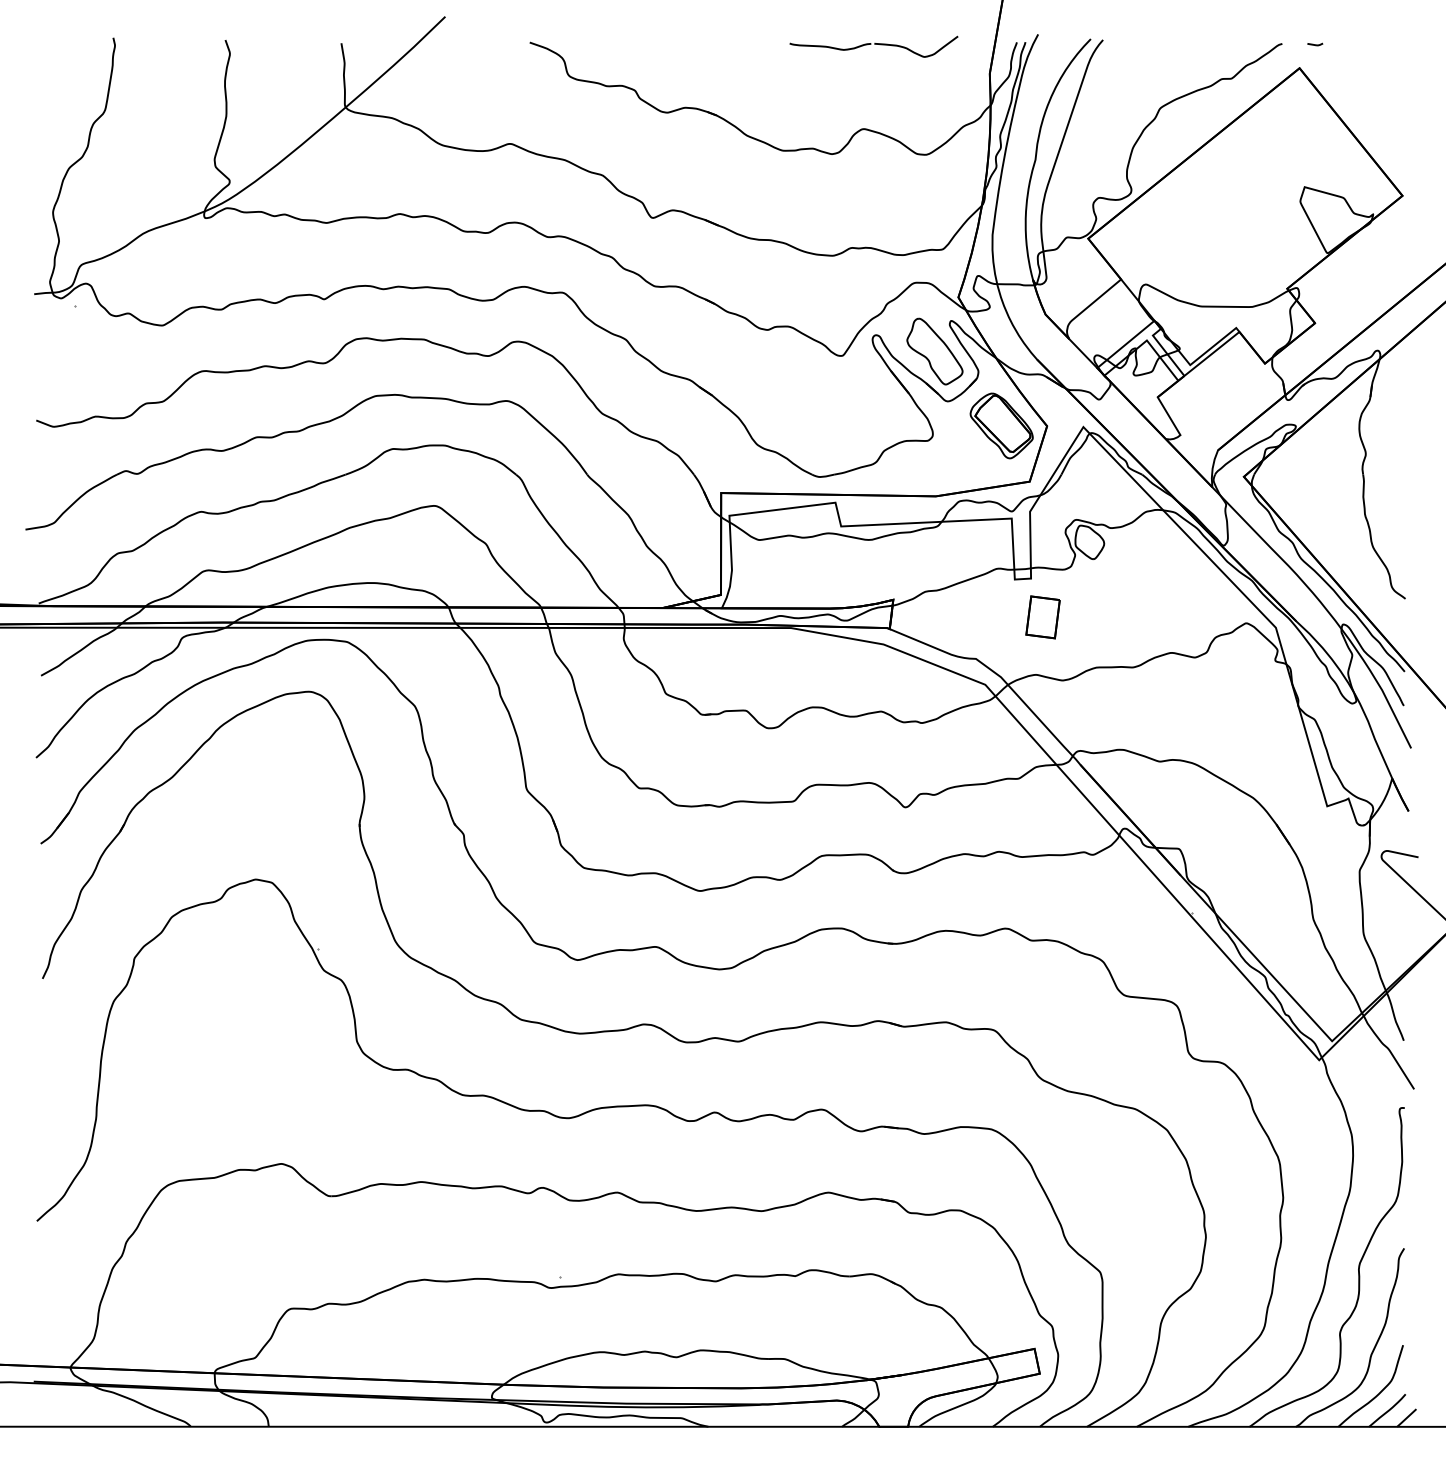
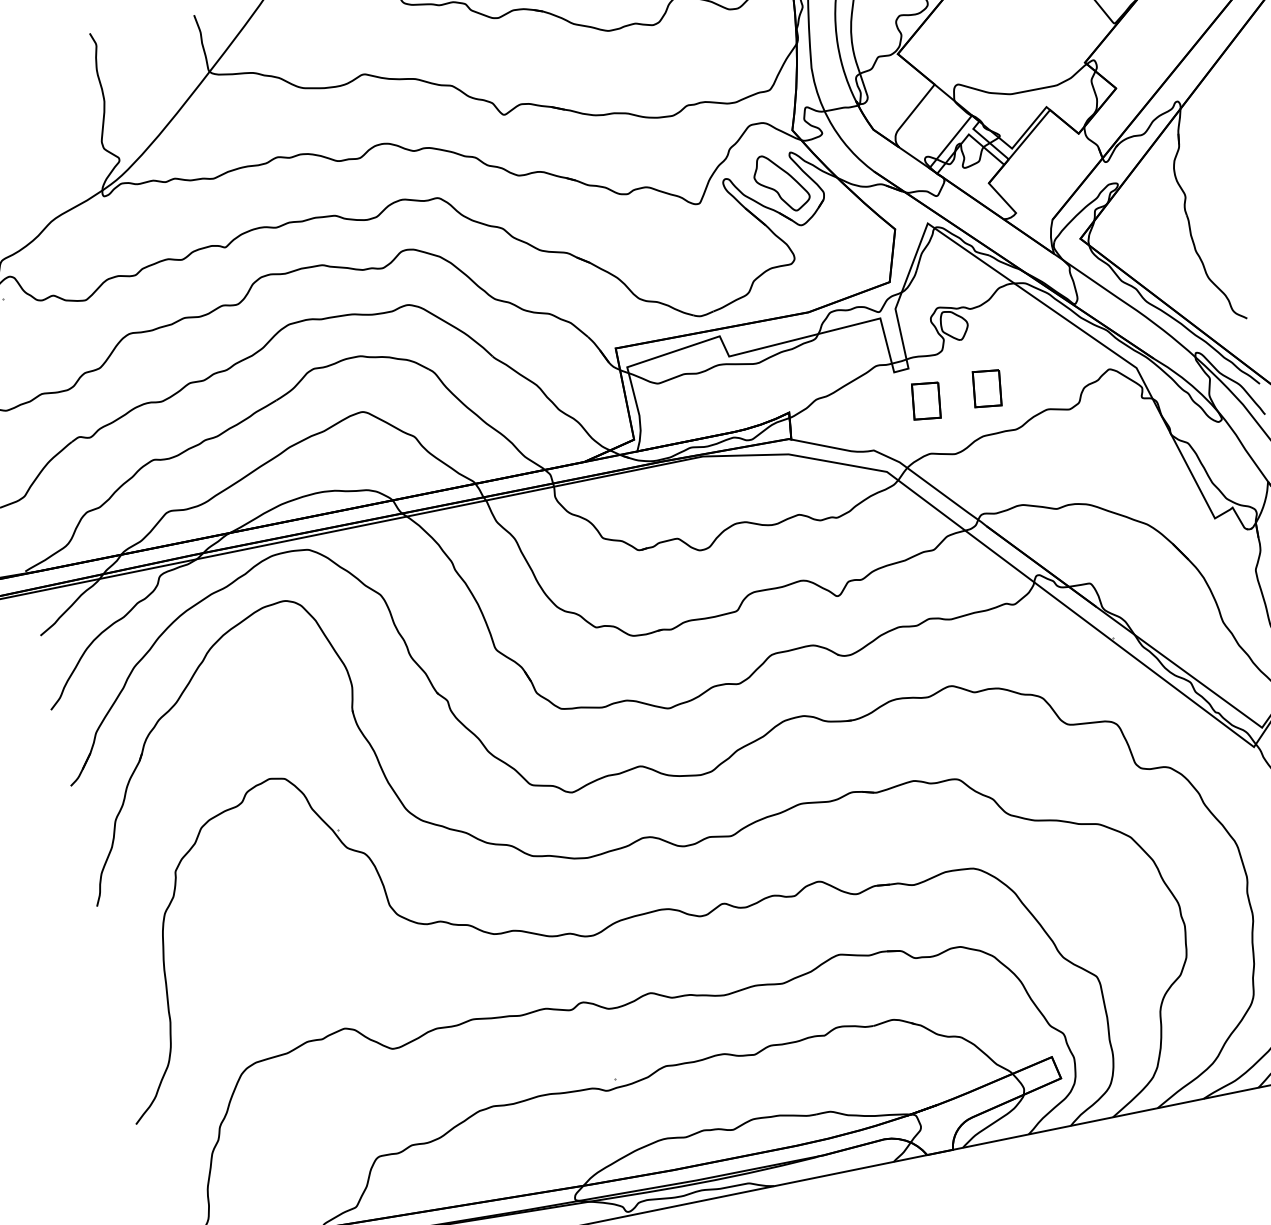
part: (1001, 425) -> (854, 237), removed
part: (1110, 617) -> (986, 388), added

